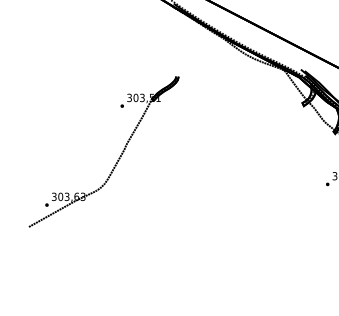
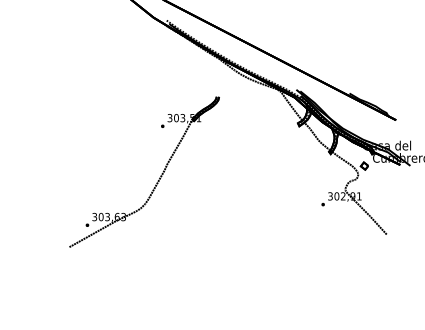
part: (117, 160) -> (157, 180), moved

